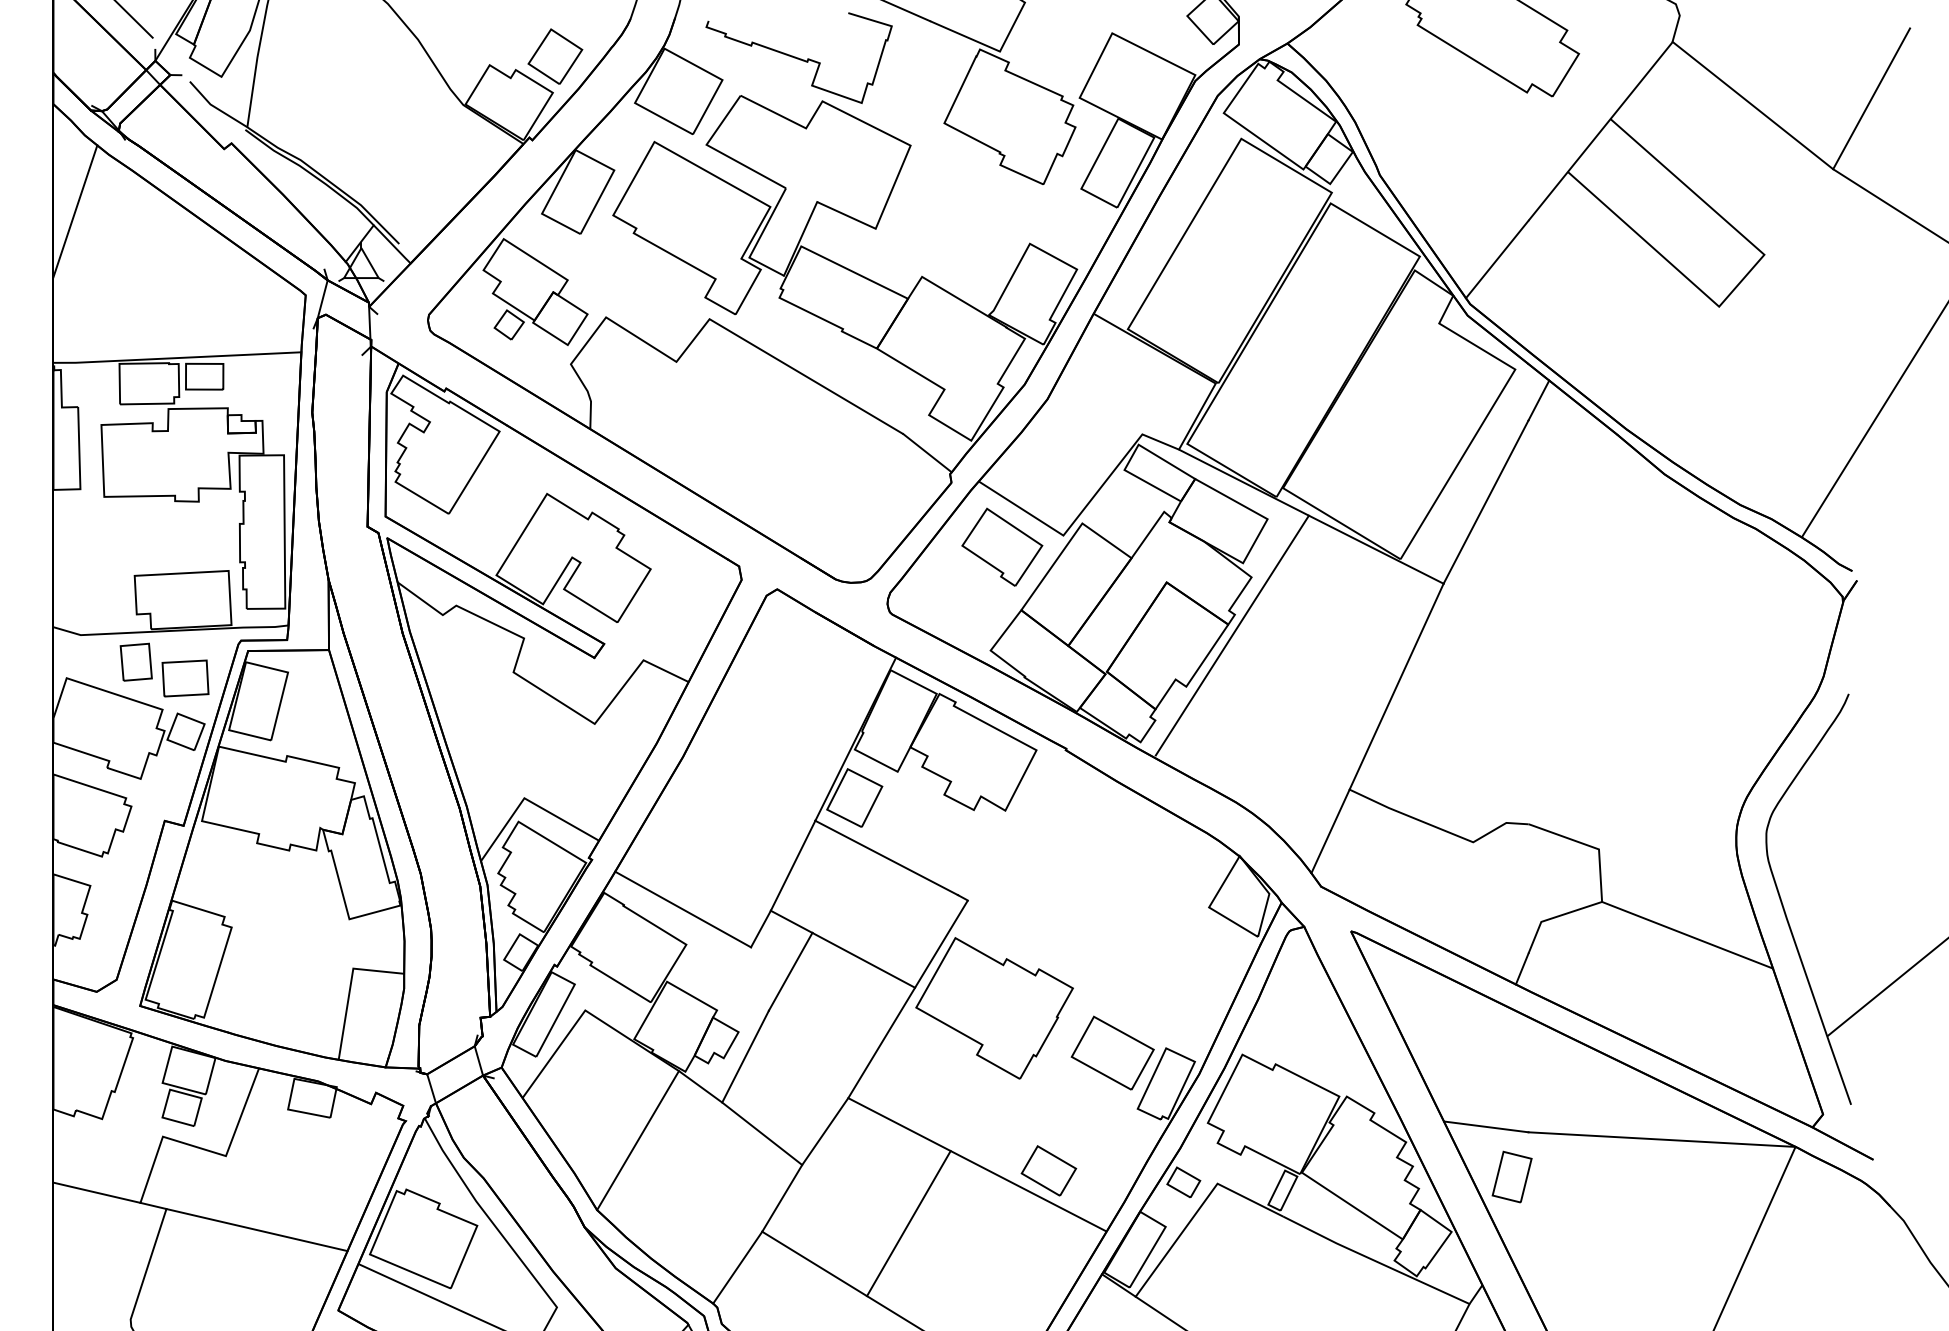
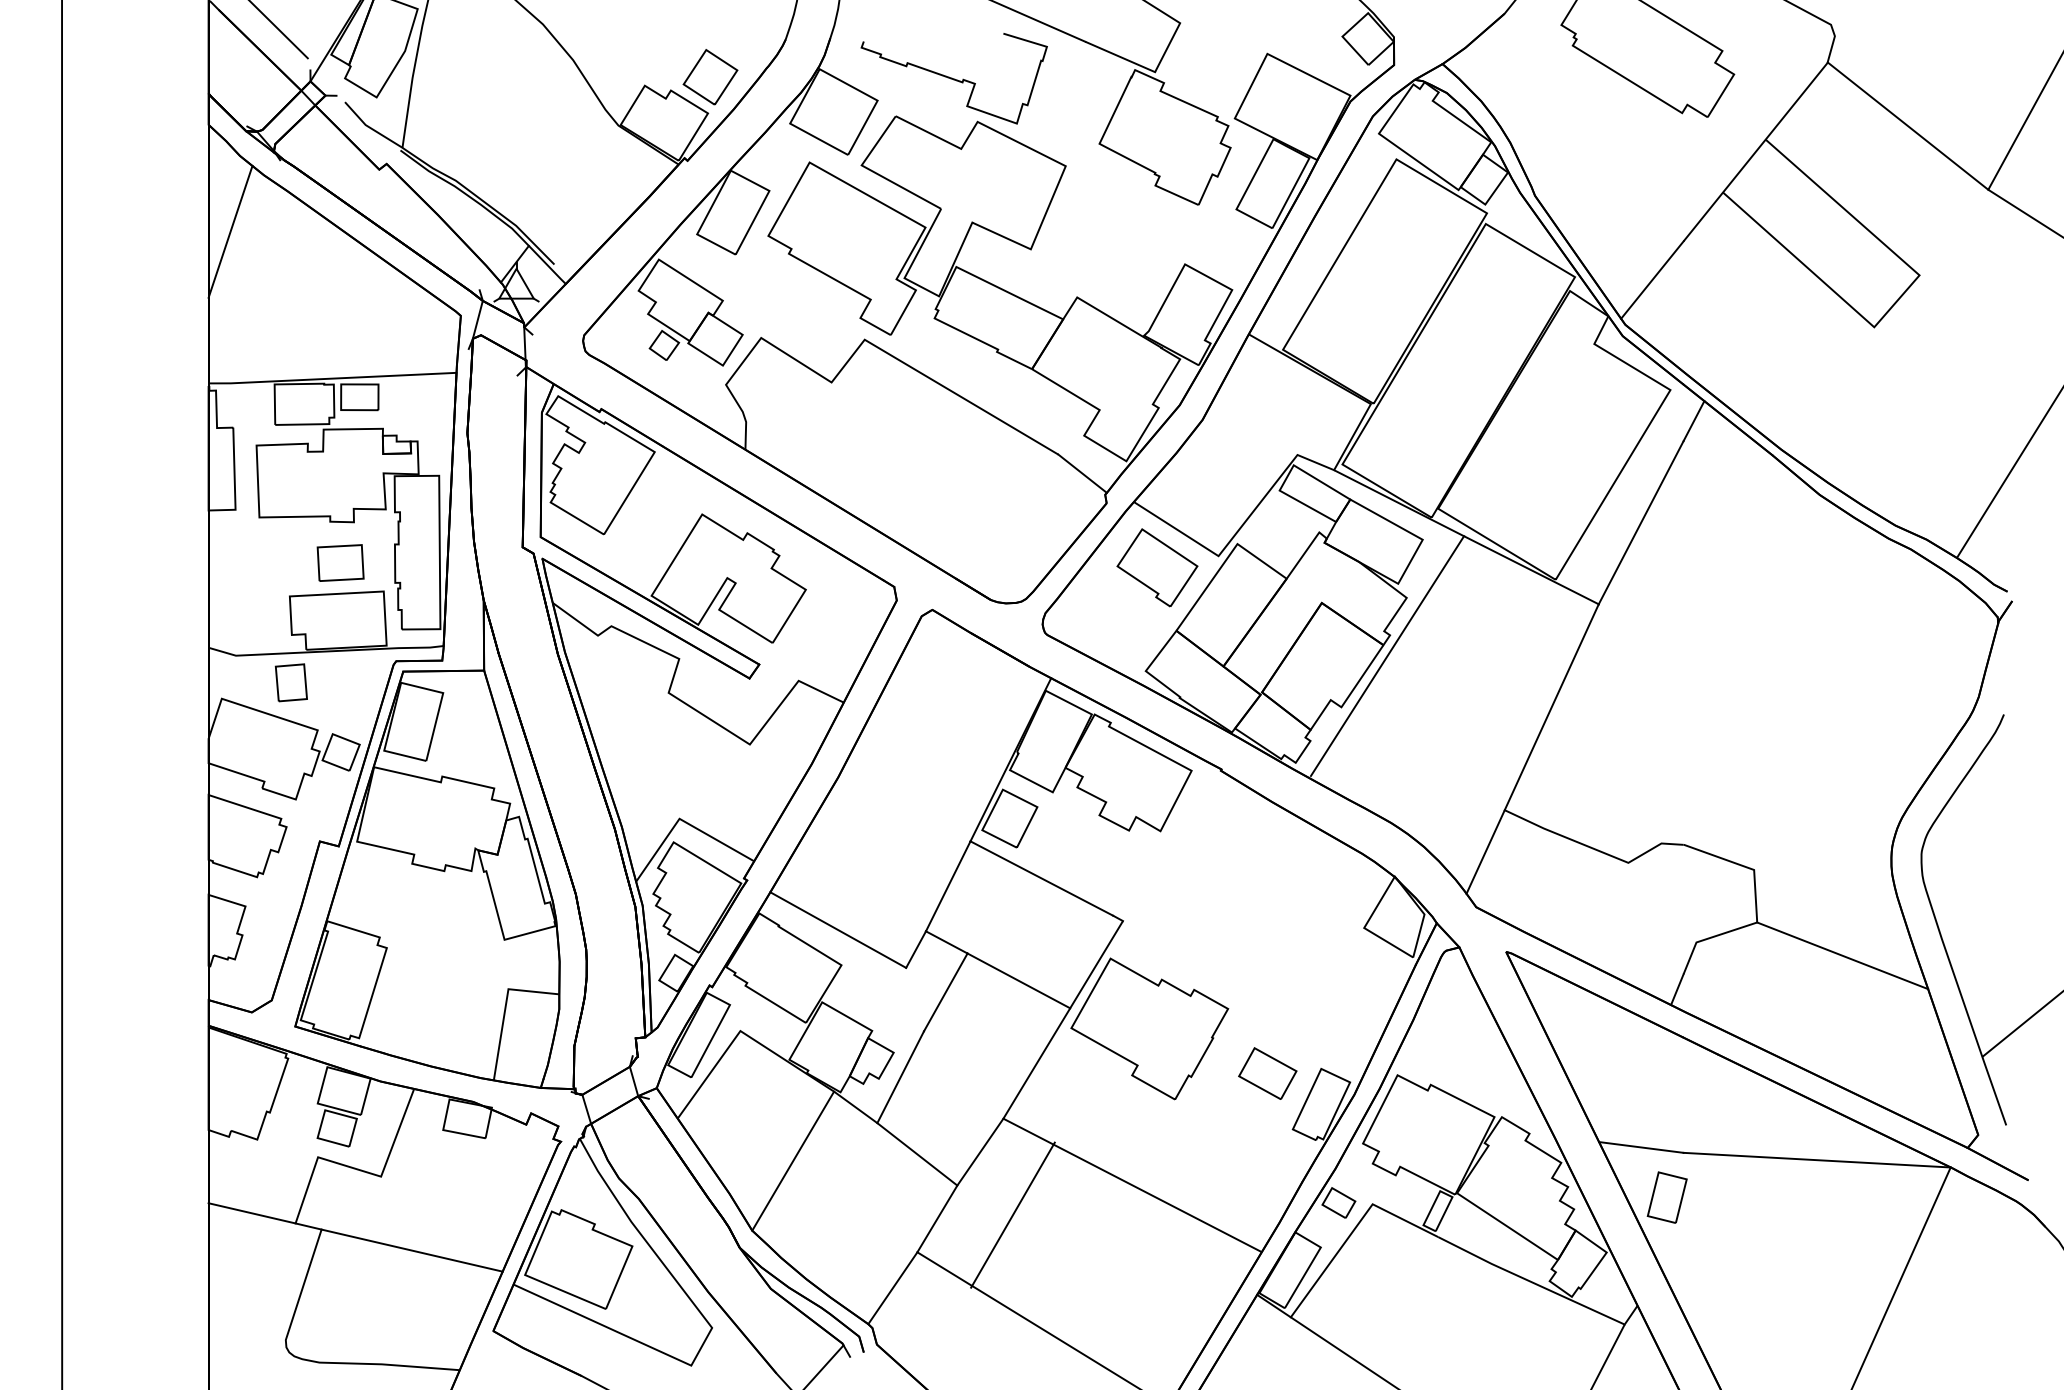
part: (185, 677) -> (340, 562), moved
part: (1112, 1052) -> (1267, 1073), size x0.7
part: (1048, 1169) -> (1203, 1190), removed
line: (908, 1222) -> (1012, 1214), moved

